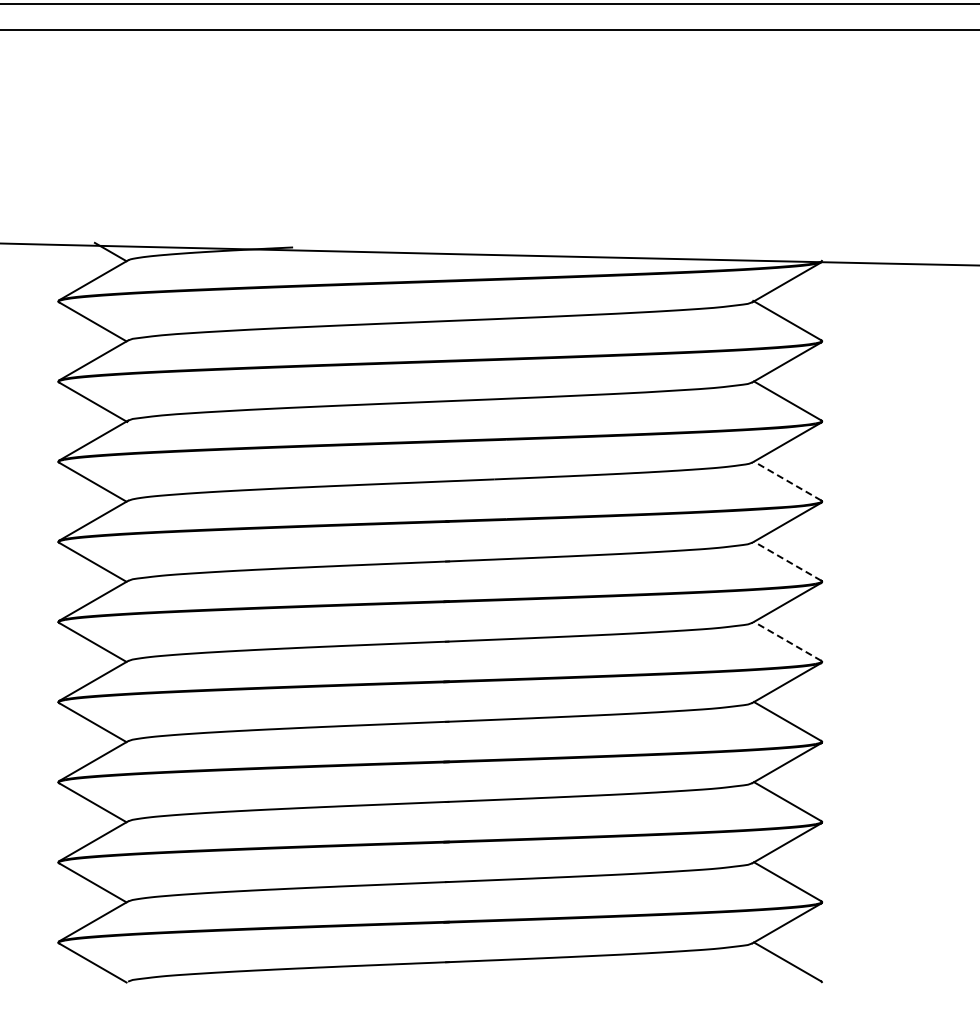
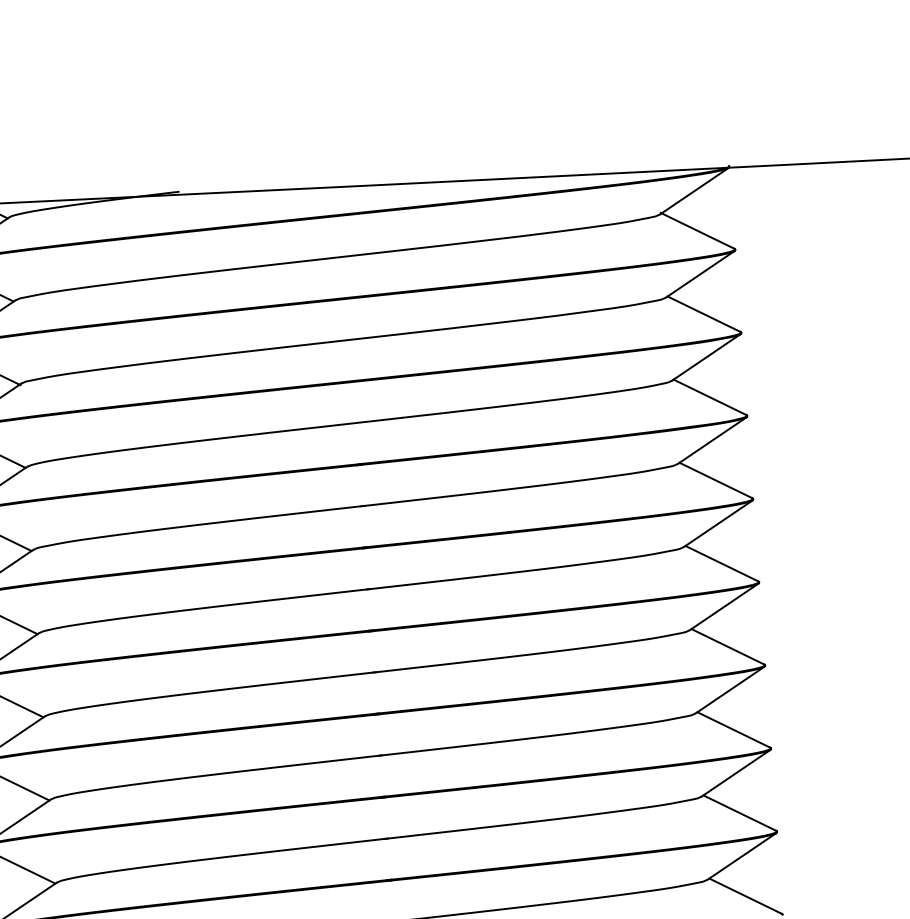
line: (787, 481) -> (709, 397), dashed -> solid
line: (787, 561) -> (715, 480), dashed -> solid
line: (787, 641) -> (721, 563), dashed -> solid

